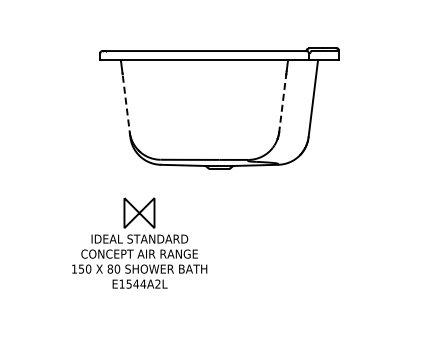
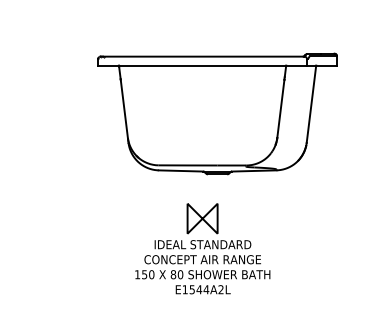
line: (282, 103) -> (280, 109), dashed -> solid
line: (126, 105) -> (124, 111), dashed -> solid
part: (139, 242) -> (202, 248), moved

